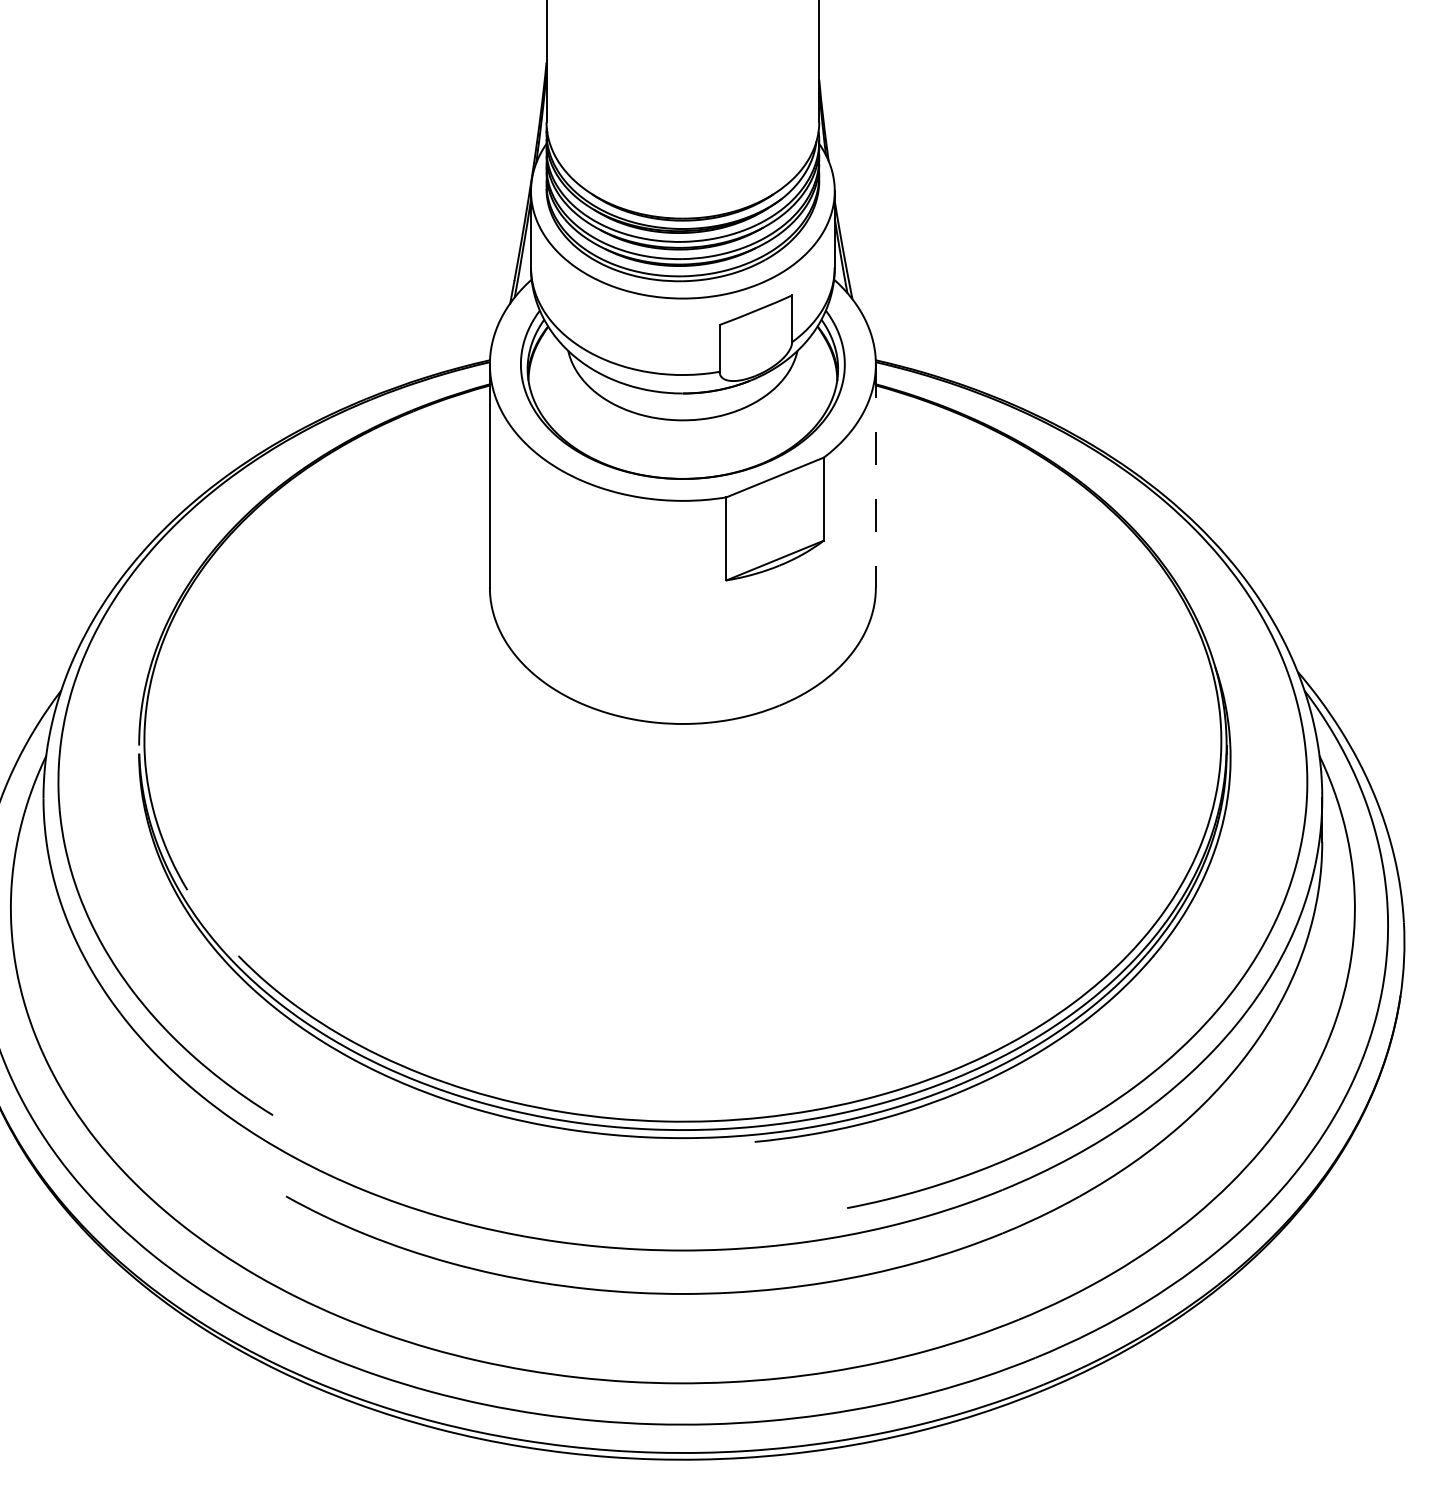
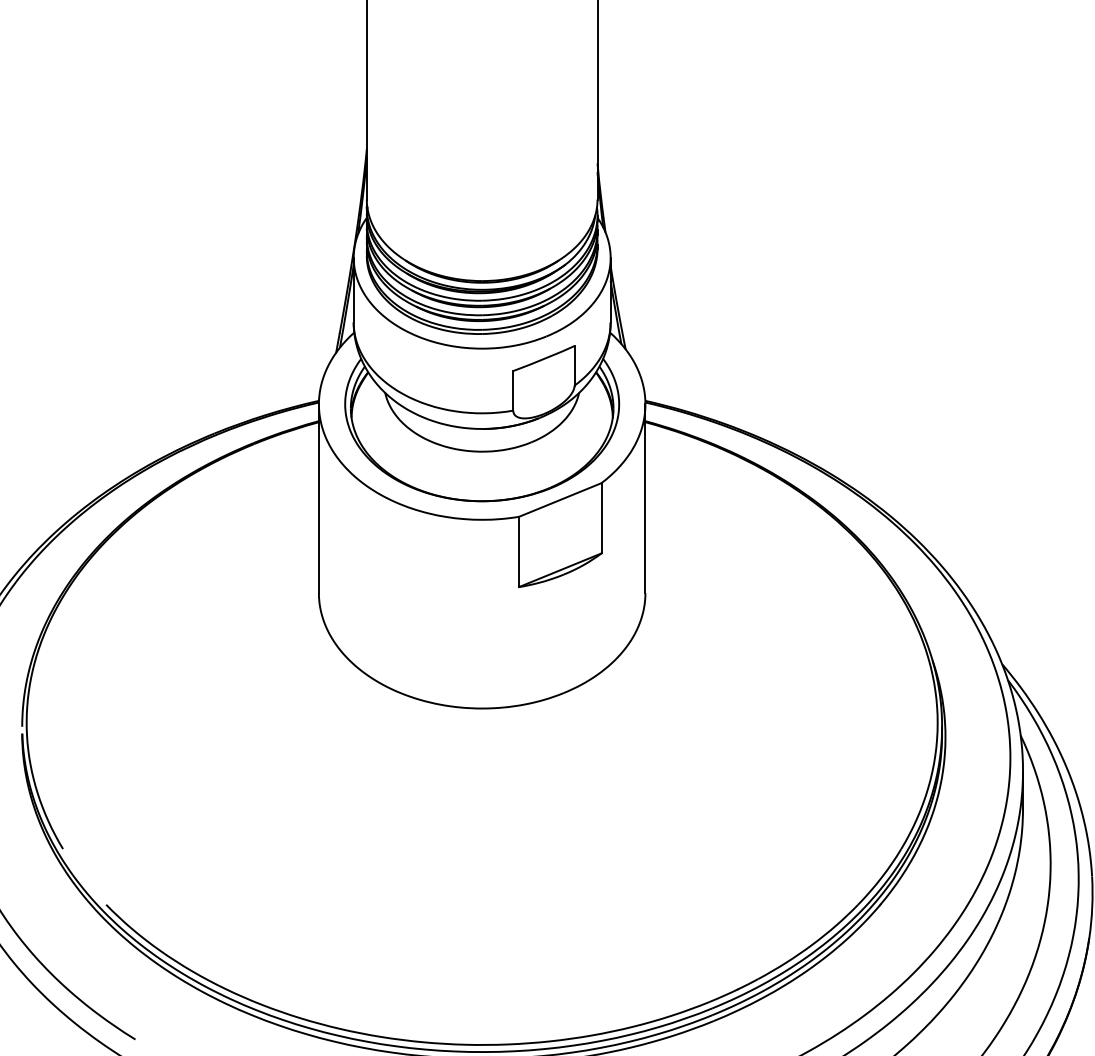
line: (875, 475) -> (645, 498), dashed -> solid

